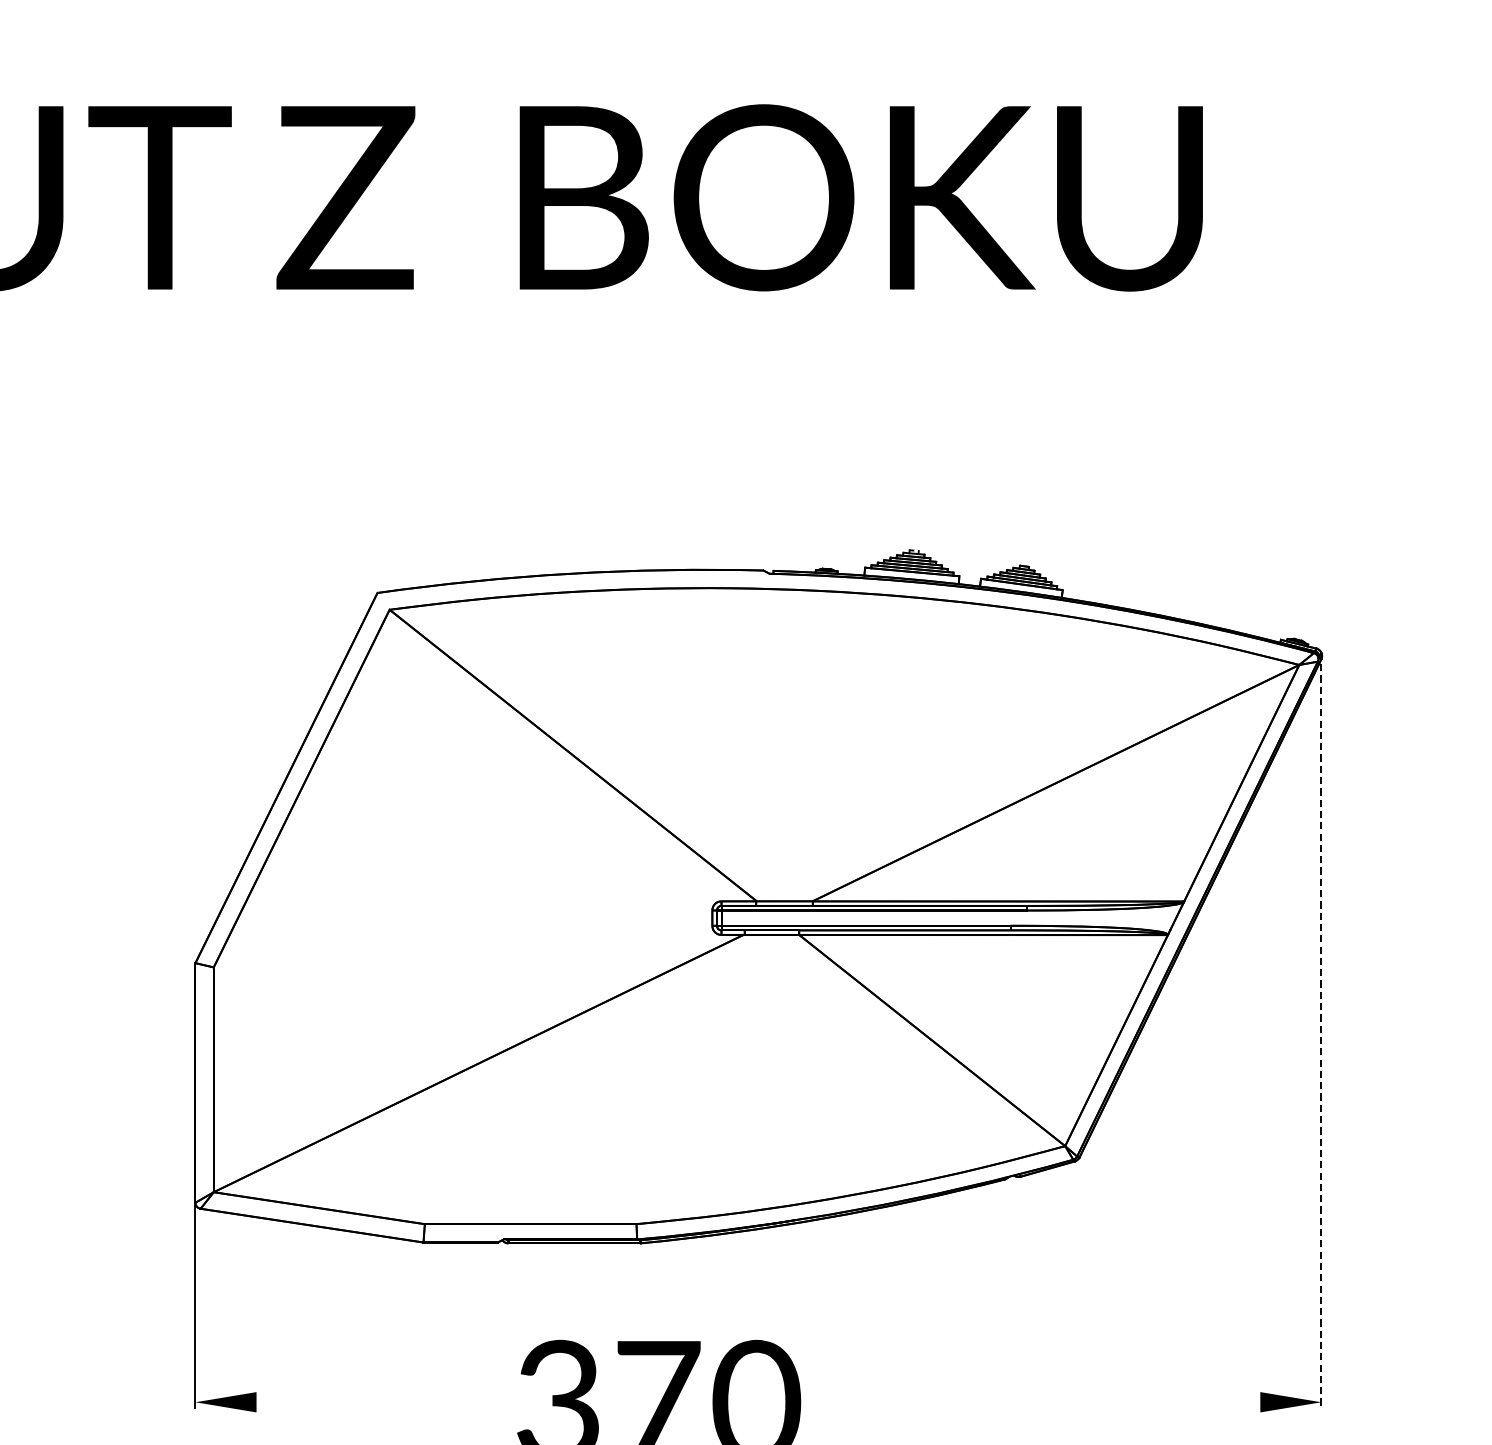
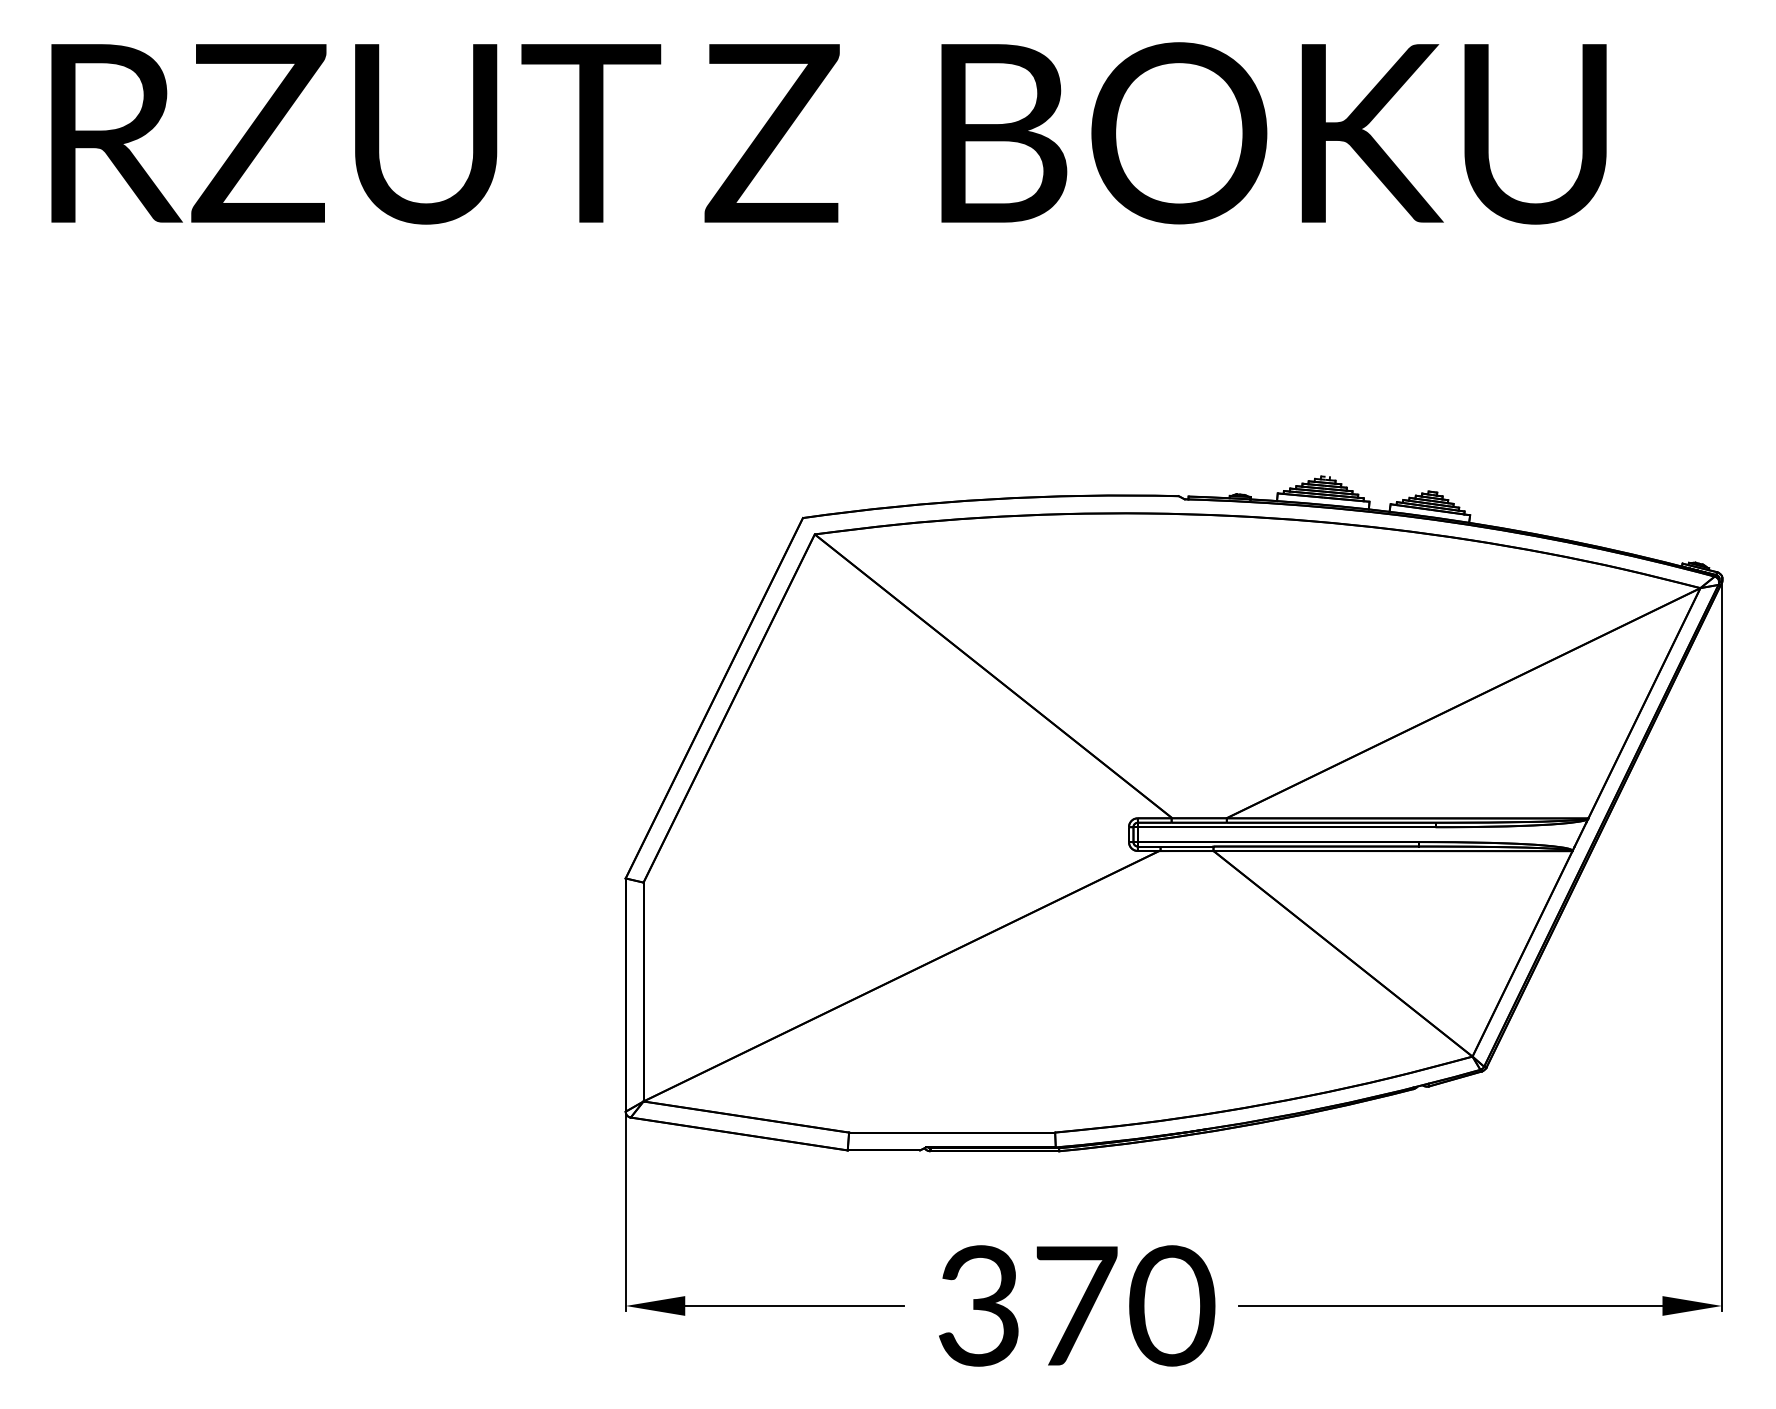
line: (1320, 1029) -> (1721, 943), dashed -> solid
line: (368, 1401) -> (794, 1305), added
line: (1042, 1401) -> (1450, 1305), added

